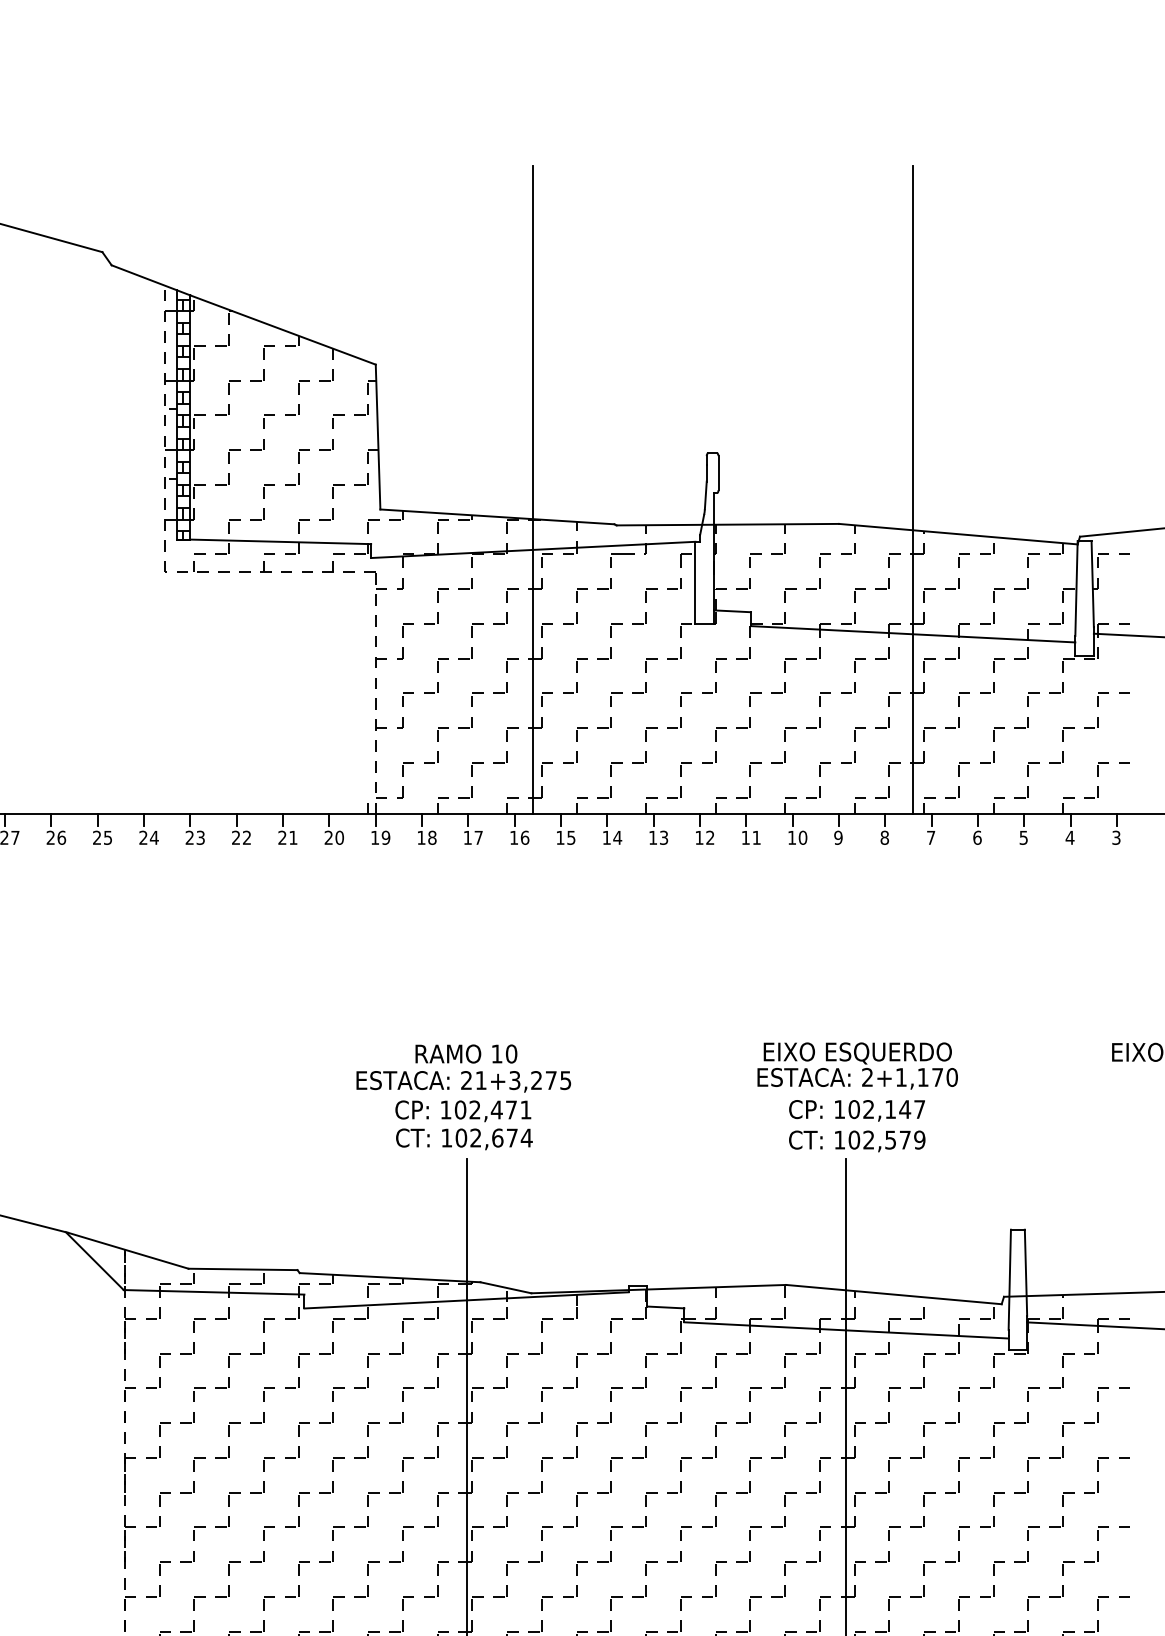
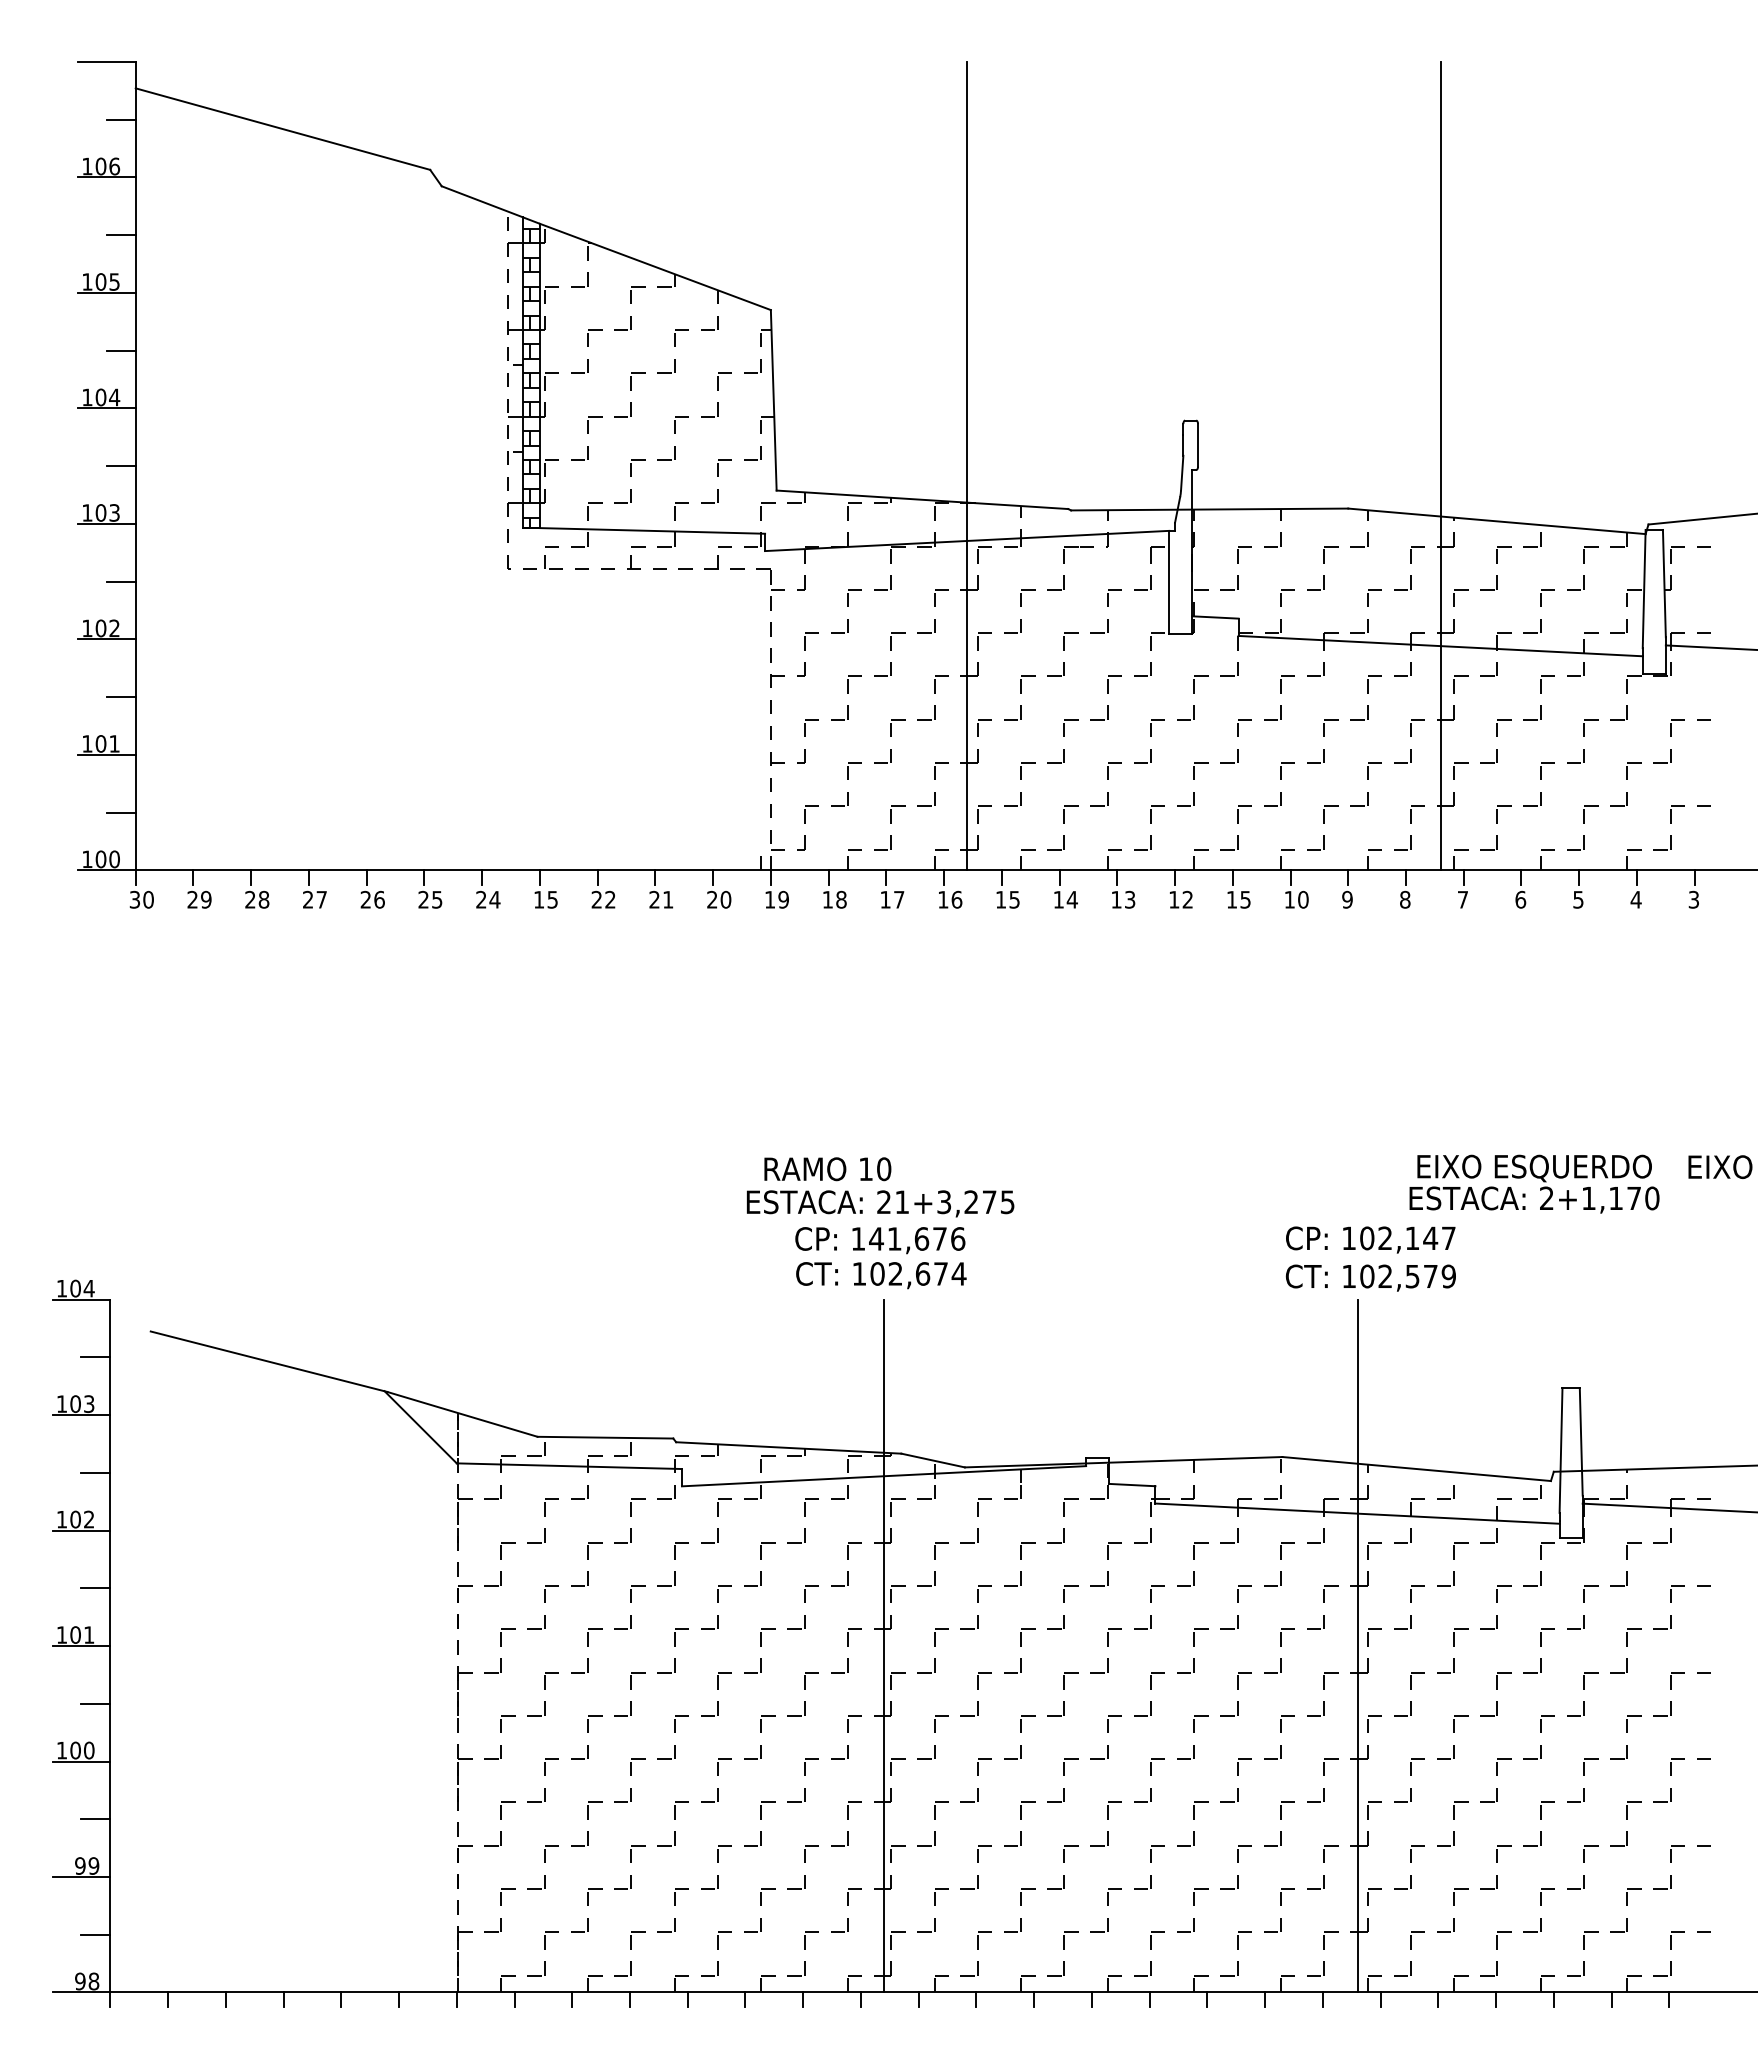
text: (194, 837) -> (545, 899), 23 -> 15
text: (756, 837) -> (1245, 899), 11 -> 15
text: (466, 1054) -> (827, 1169), moved
text: (857, 1065) -> (1534, 1183), moved
text: (493, 1109) -> (917, 1238), 102,471 -> 141,676

